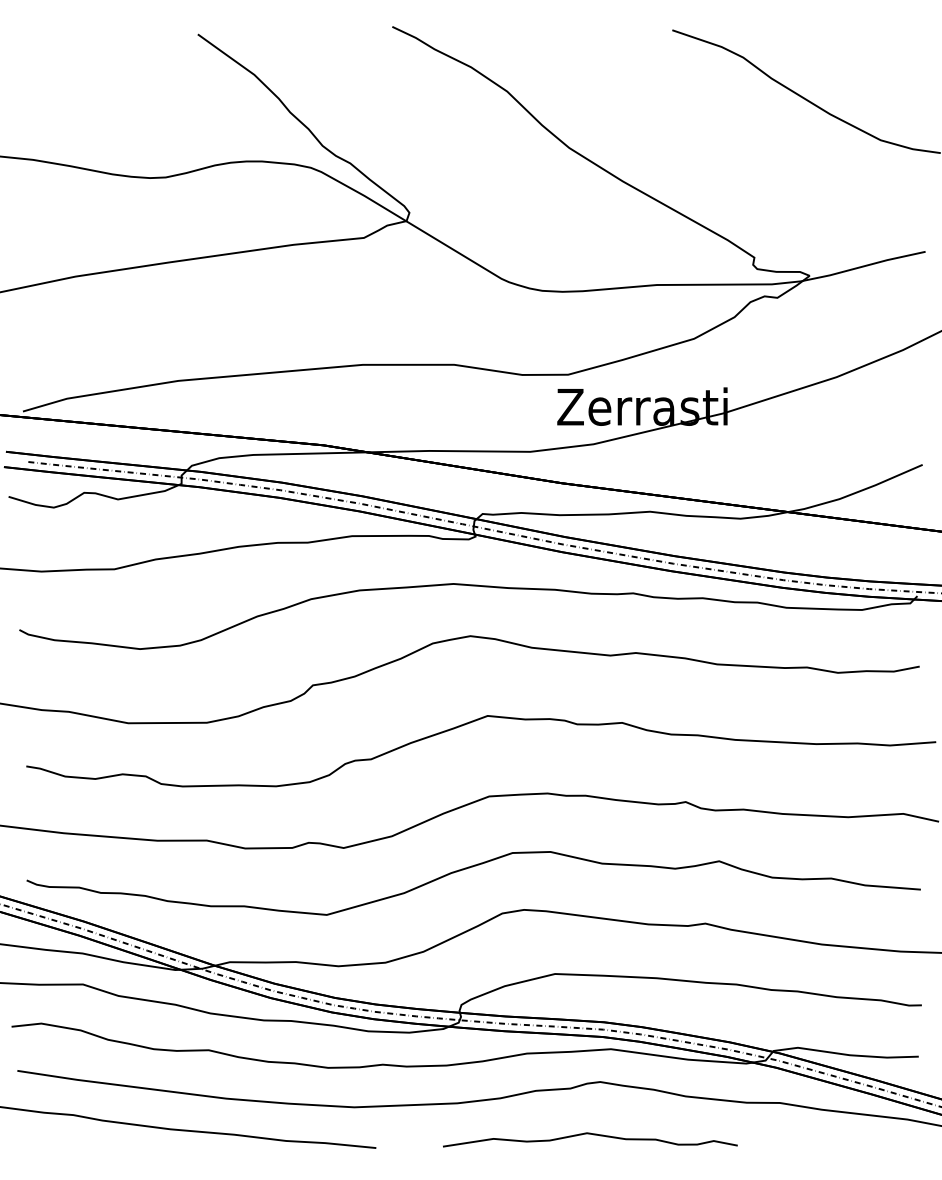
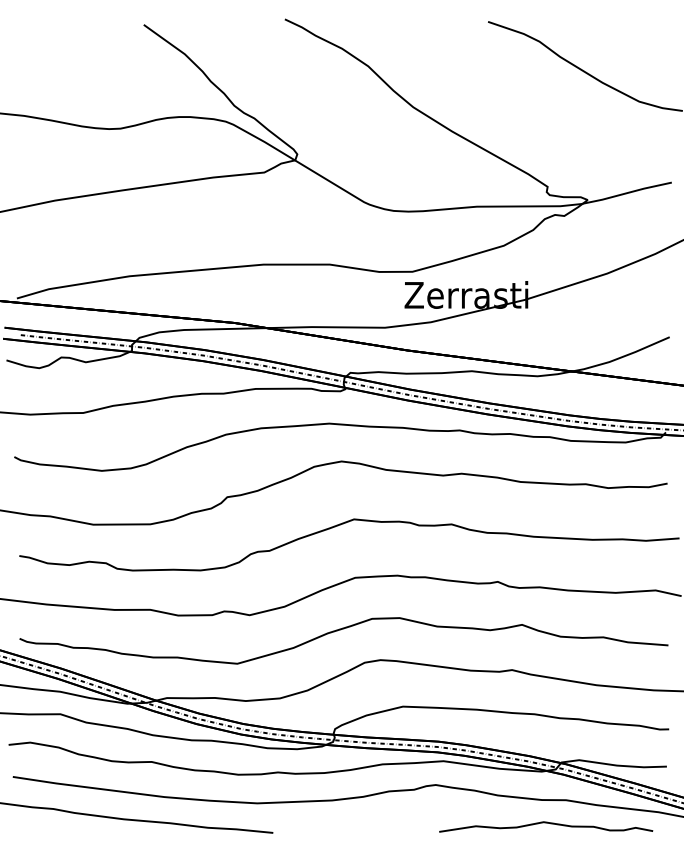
curve: (590, 1134) -> (546, 823), moved

